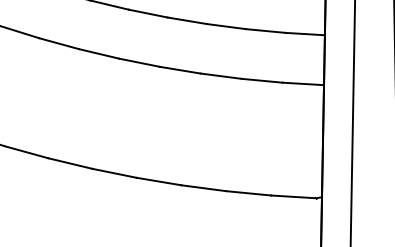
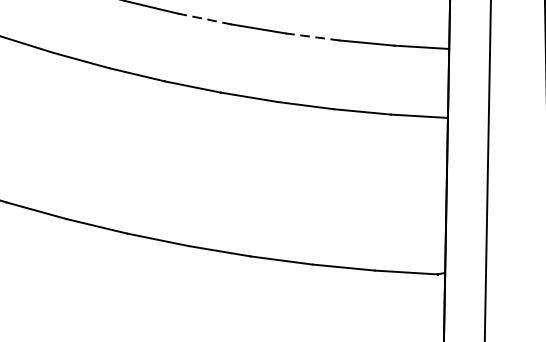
line: (148, 13) -> (205, 18), solid -> dashed
line: (226, 26) -> (313, 36), solid -> dashed

